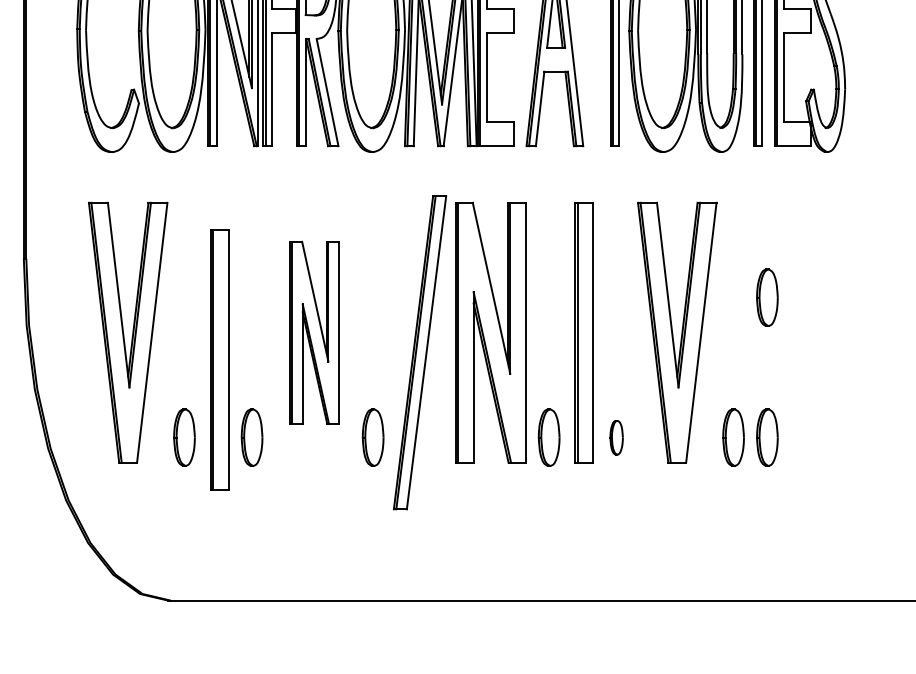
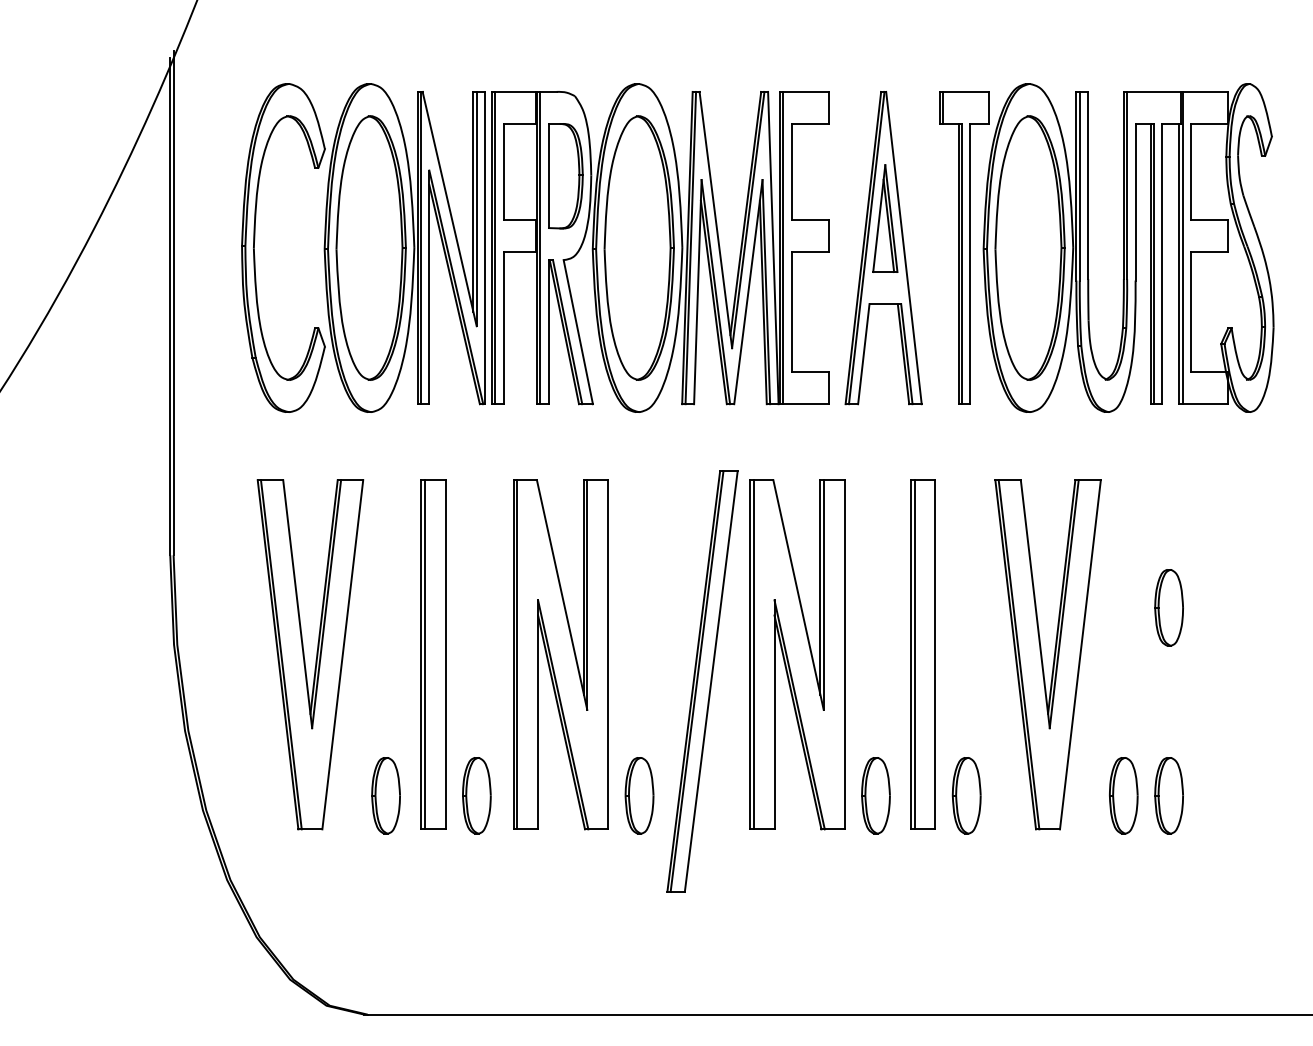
part: (314, 332) -> (560, 654), size x1.43
part: (219, 359) -> (433, 654), moved
part: (616, 437) -> (966, 795), size x1.67

